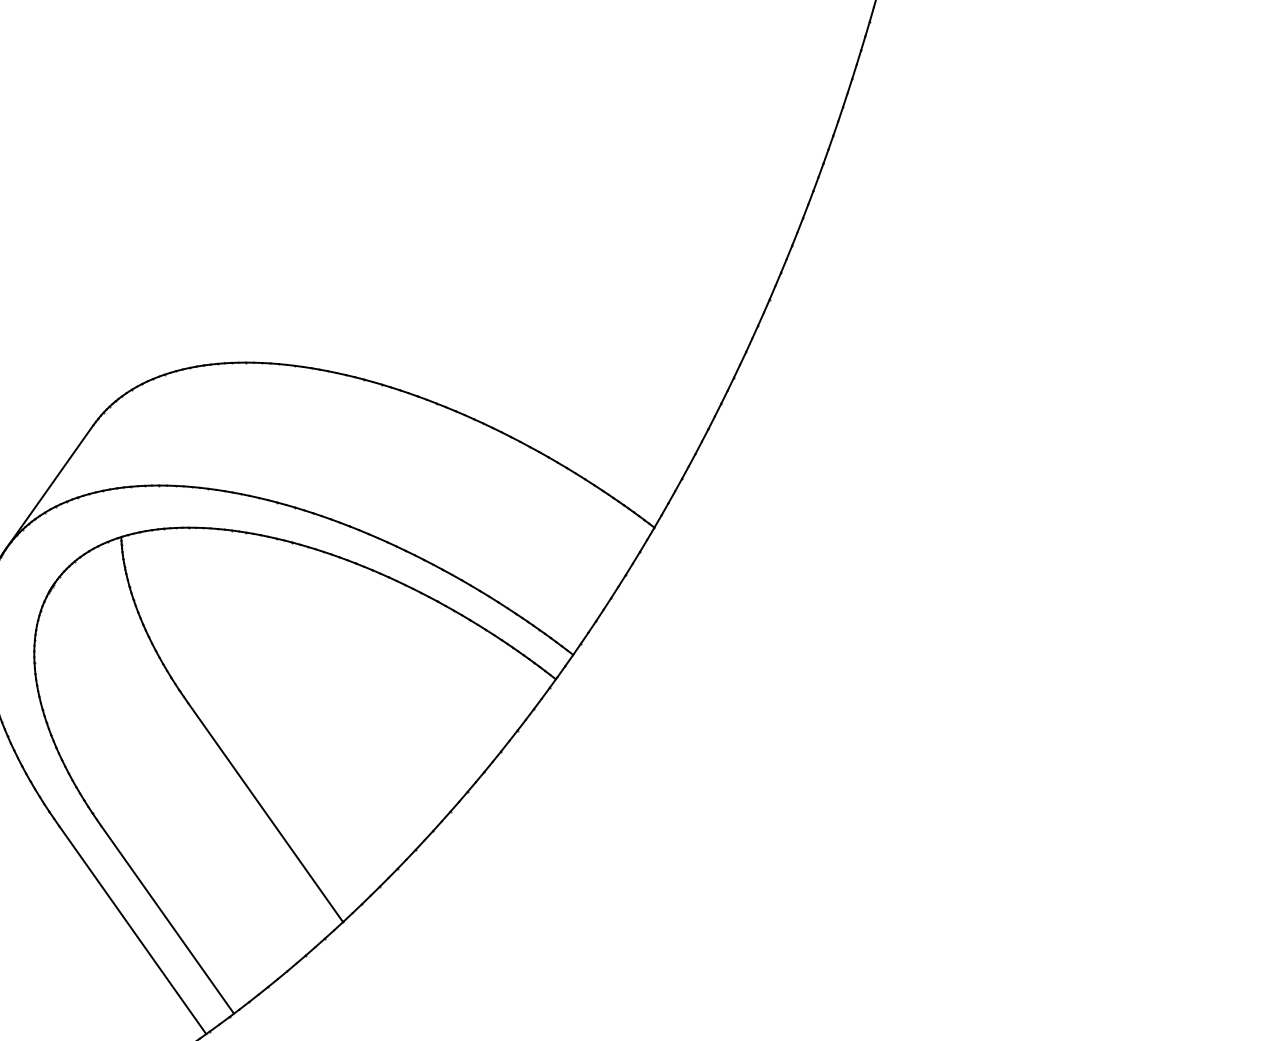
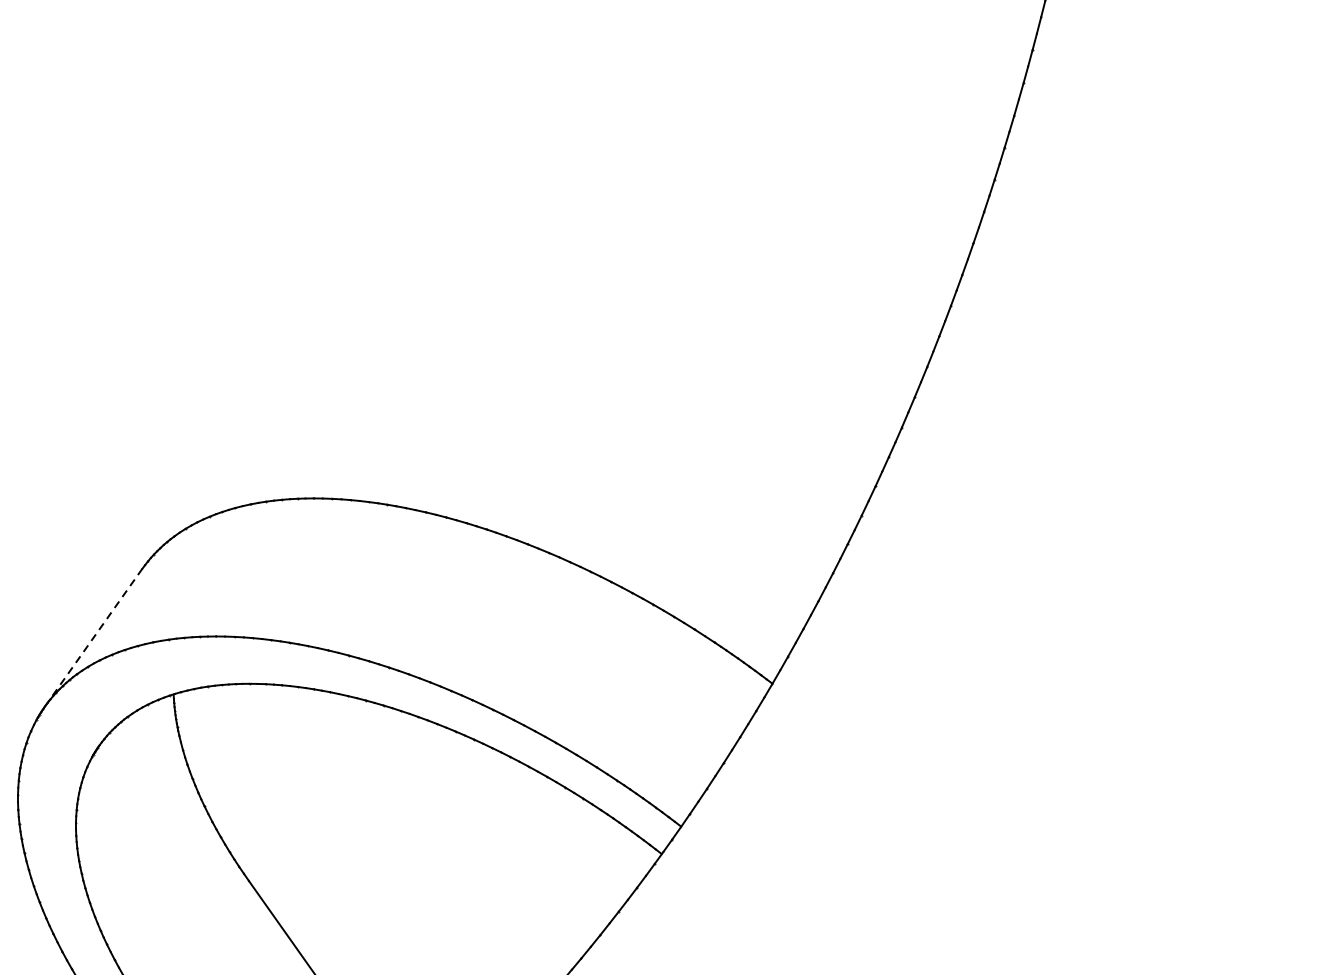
line: (50, 486) -> (94, 637), solid -> dashed

